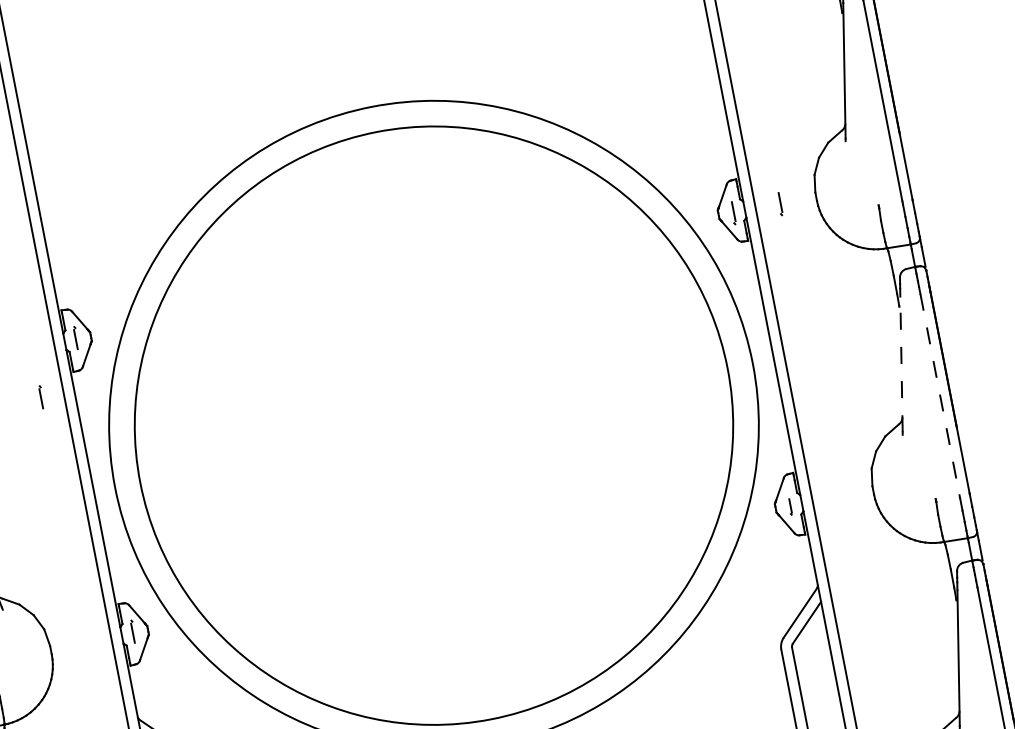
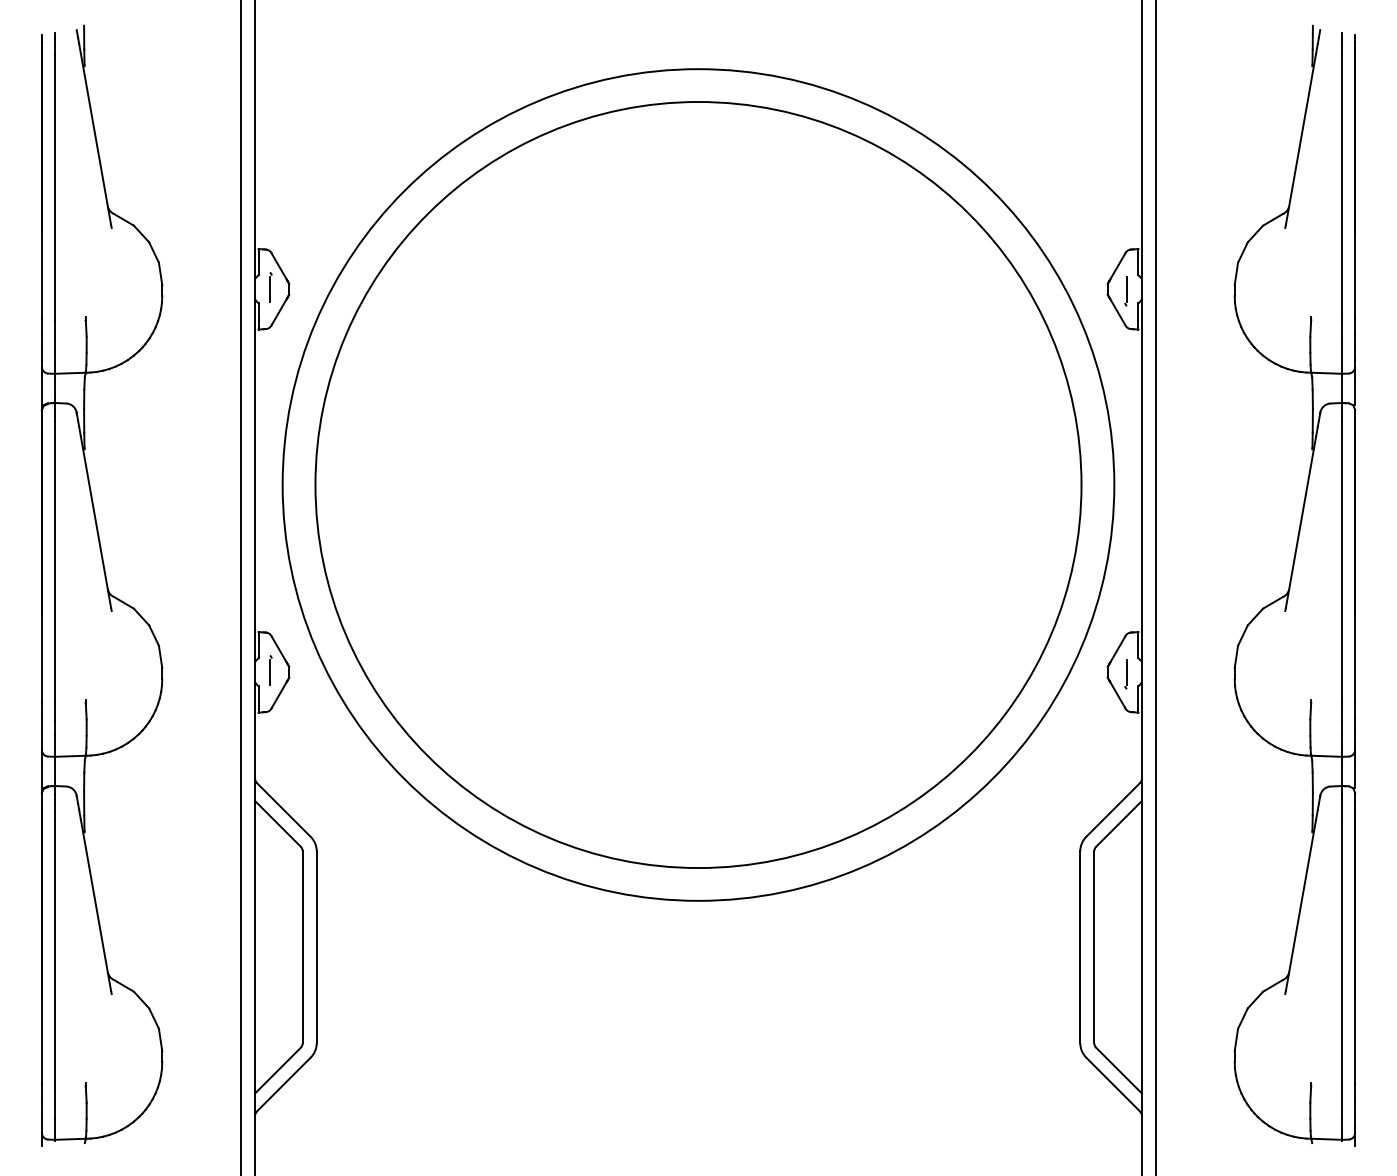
part: (779, 204) -> (1186, 291), removed
line: (901, 364) -> (1301, 522), dashed -> solid
line: (939, 394) -> (1341, 569), dashed -> solid
part: (41, 397) -> (212, 353), removed
part: (789, 507) -> (1125, 674), size x1.43

